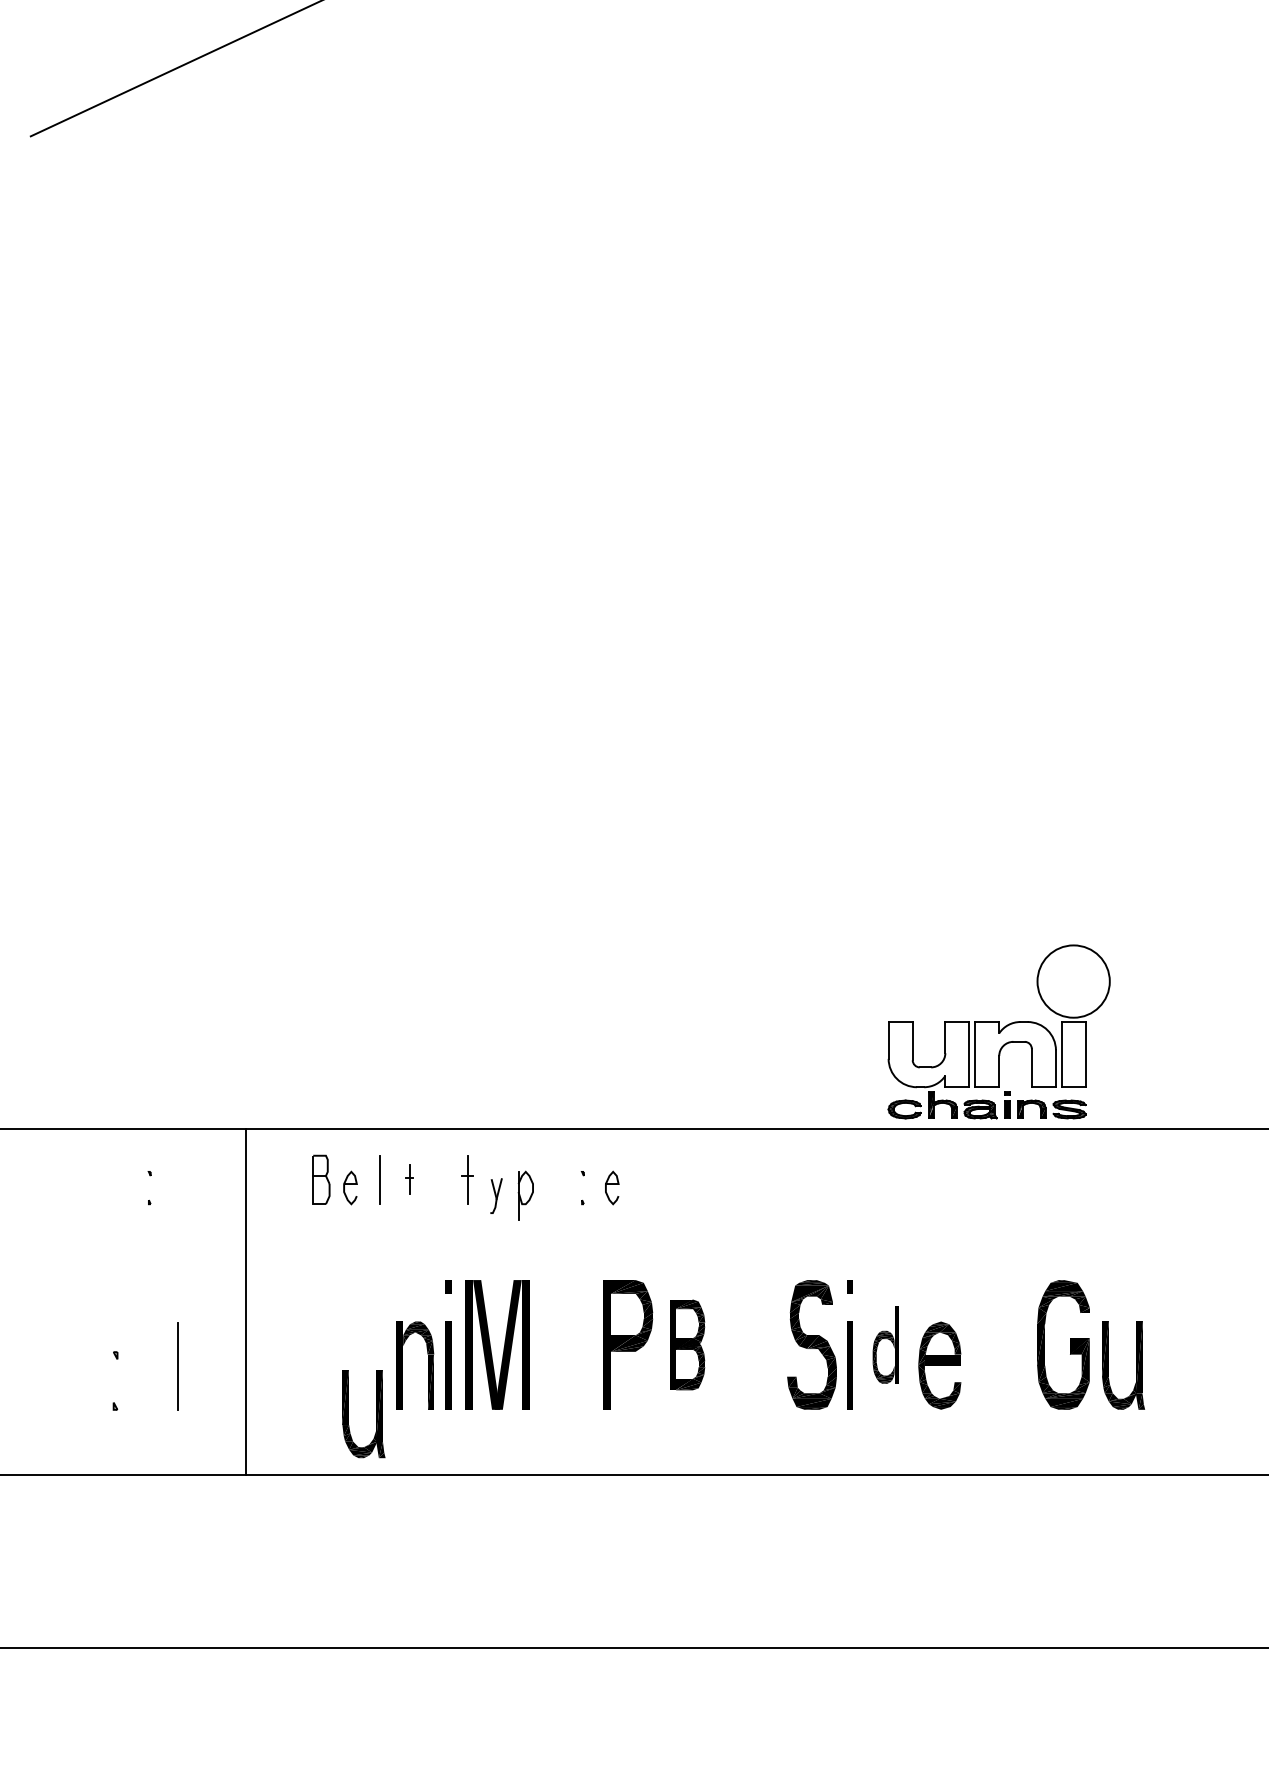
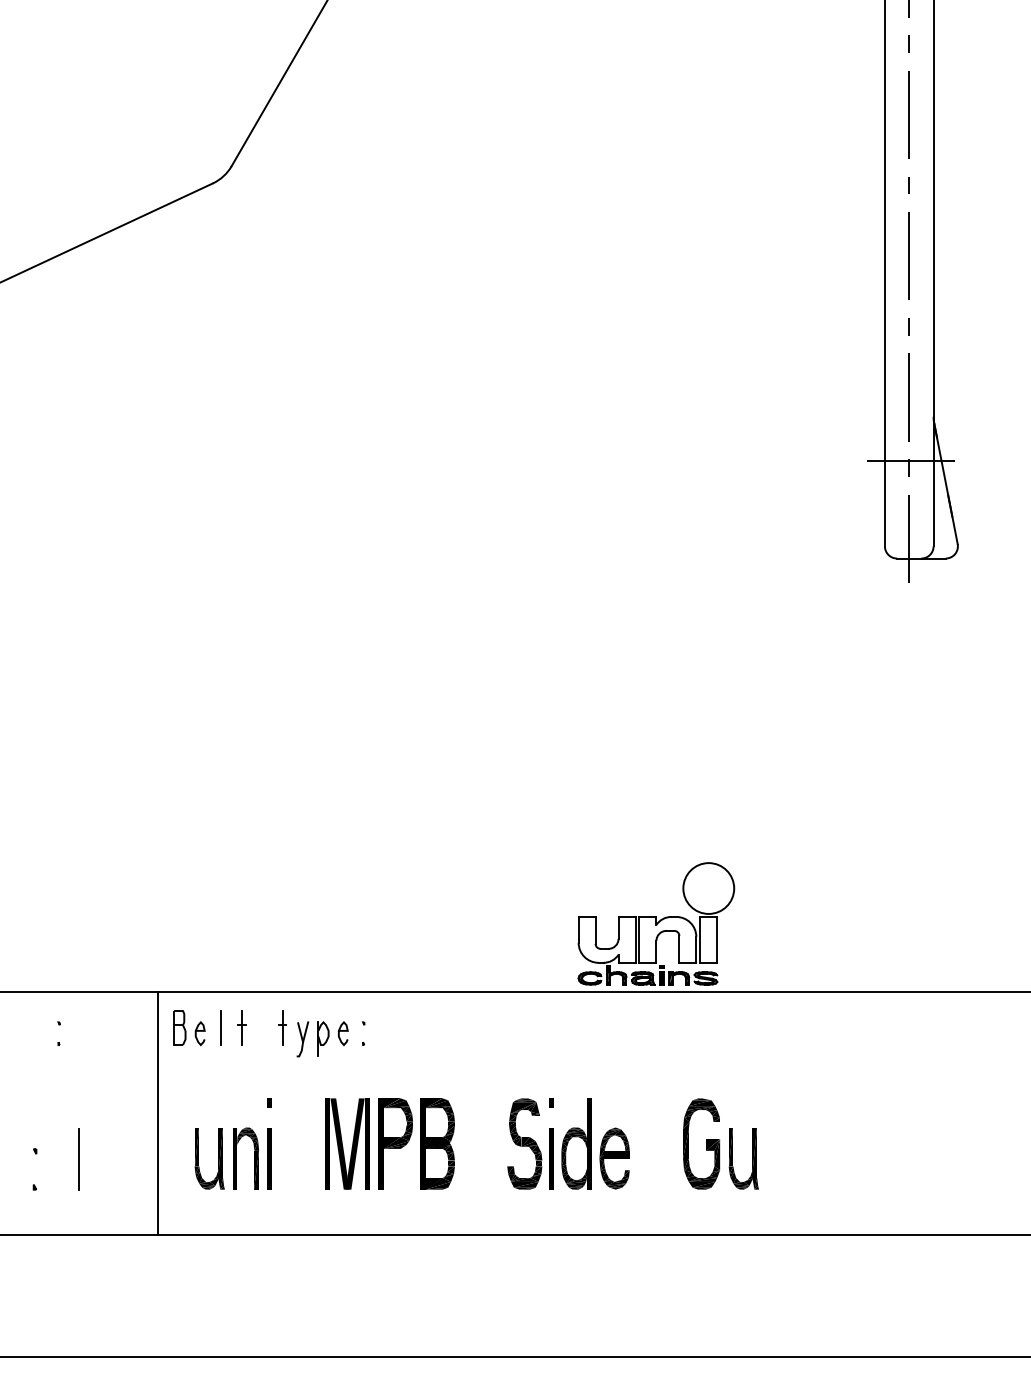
part: (409, 1179) -> (241, 1027), size x1.67
curve: (612, 1184) -> (343, 1031), moved
part: (495, 1196) -> (302, 1039), size x1.43
line: (247, 1301) -> (158, 1113), moved
part: (497, 1344) -> (347, 1143), moved
part: (687, 1344) -> (437, 1143), size x1.43
part: (885, 1344) -> (576, 1143), size x1.67
part: (376, 1413) -> (218, 1158), moved

